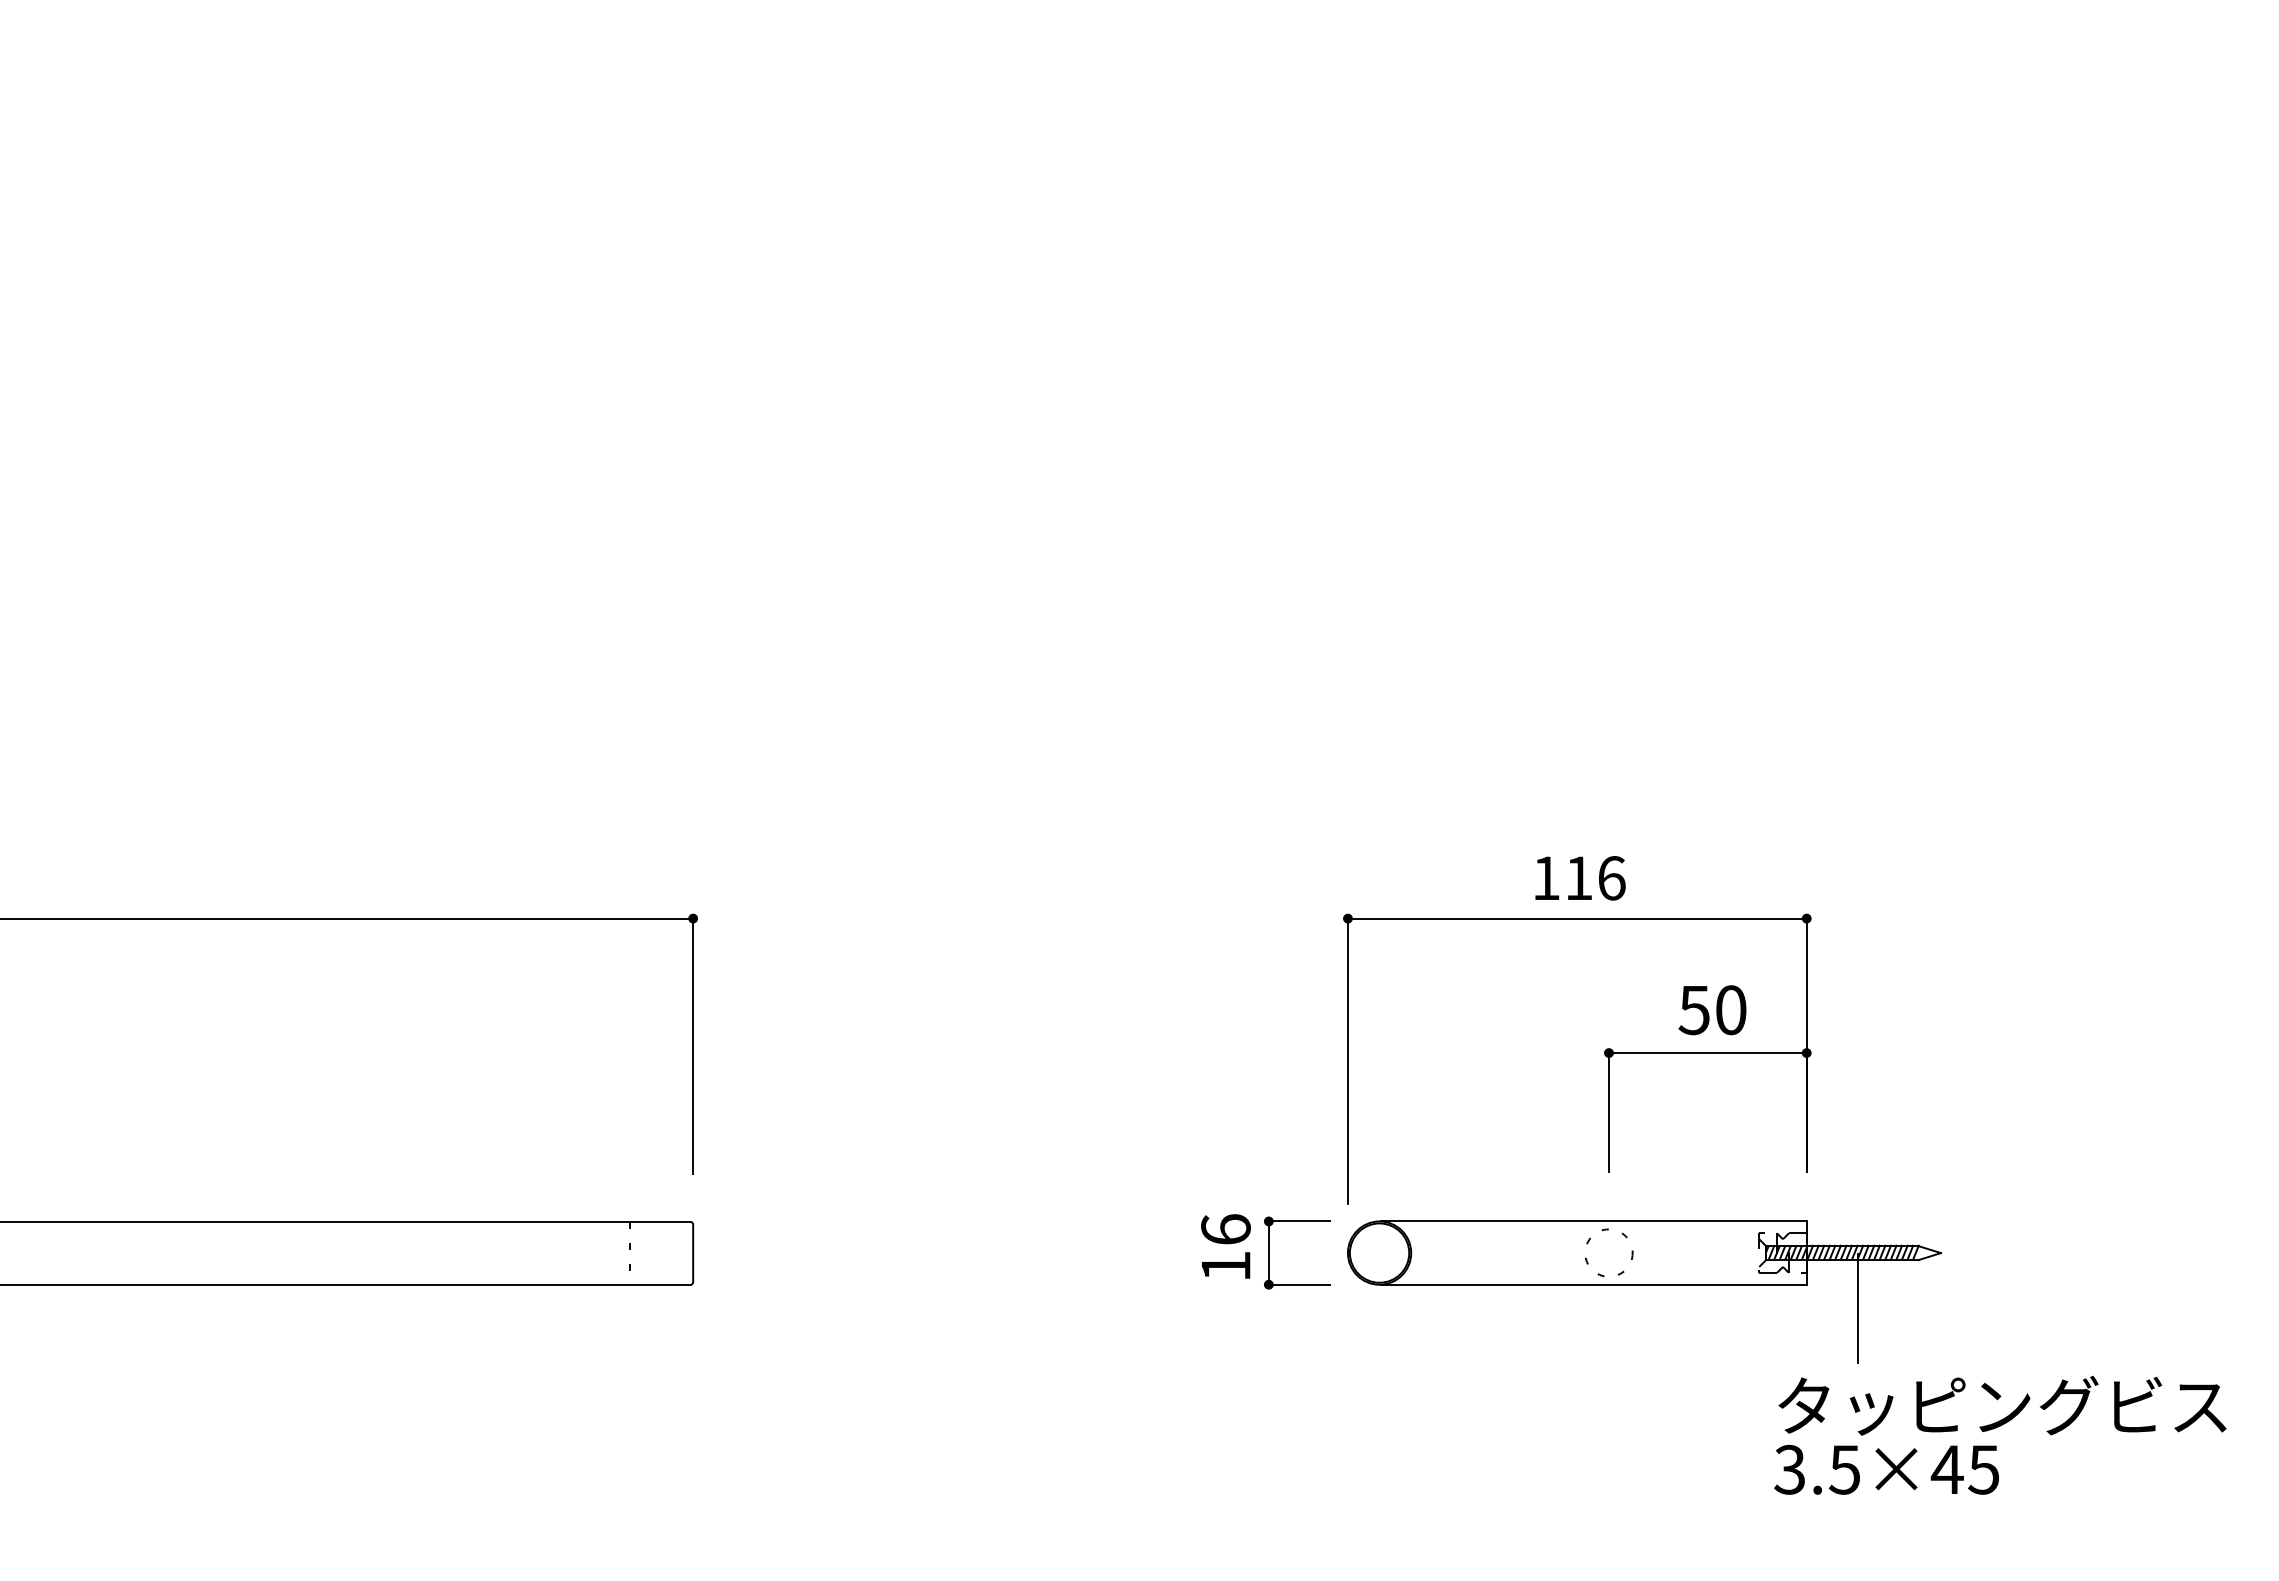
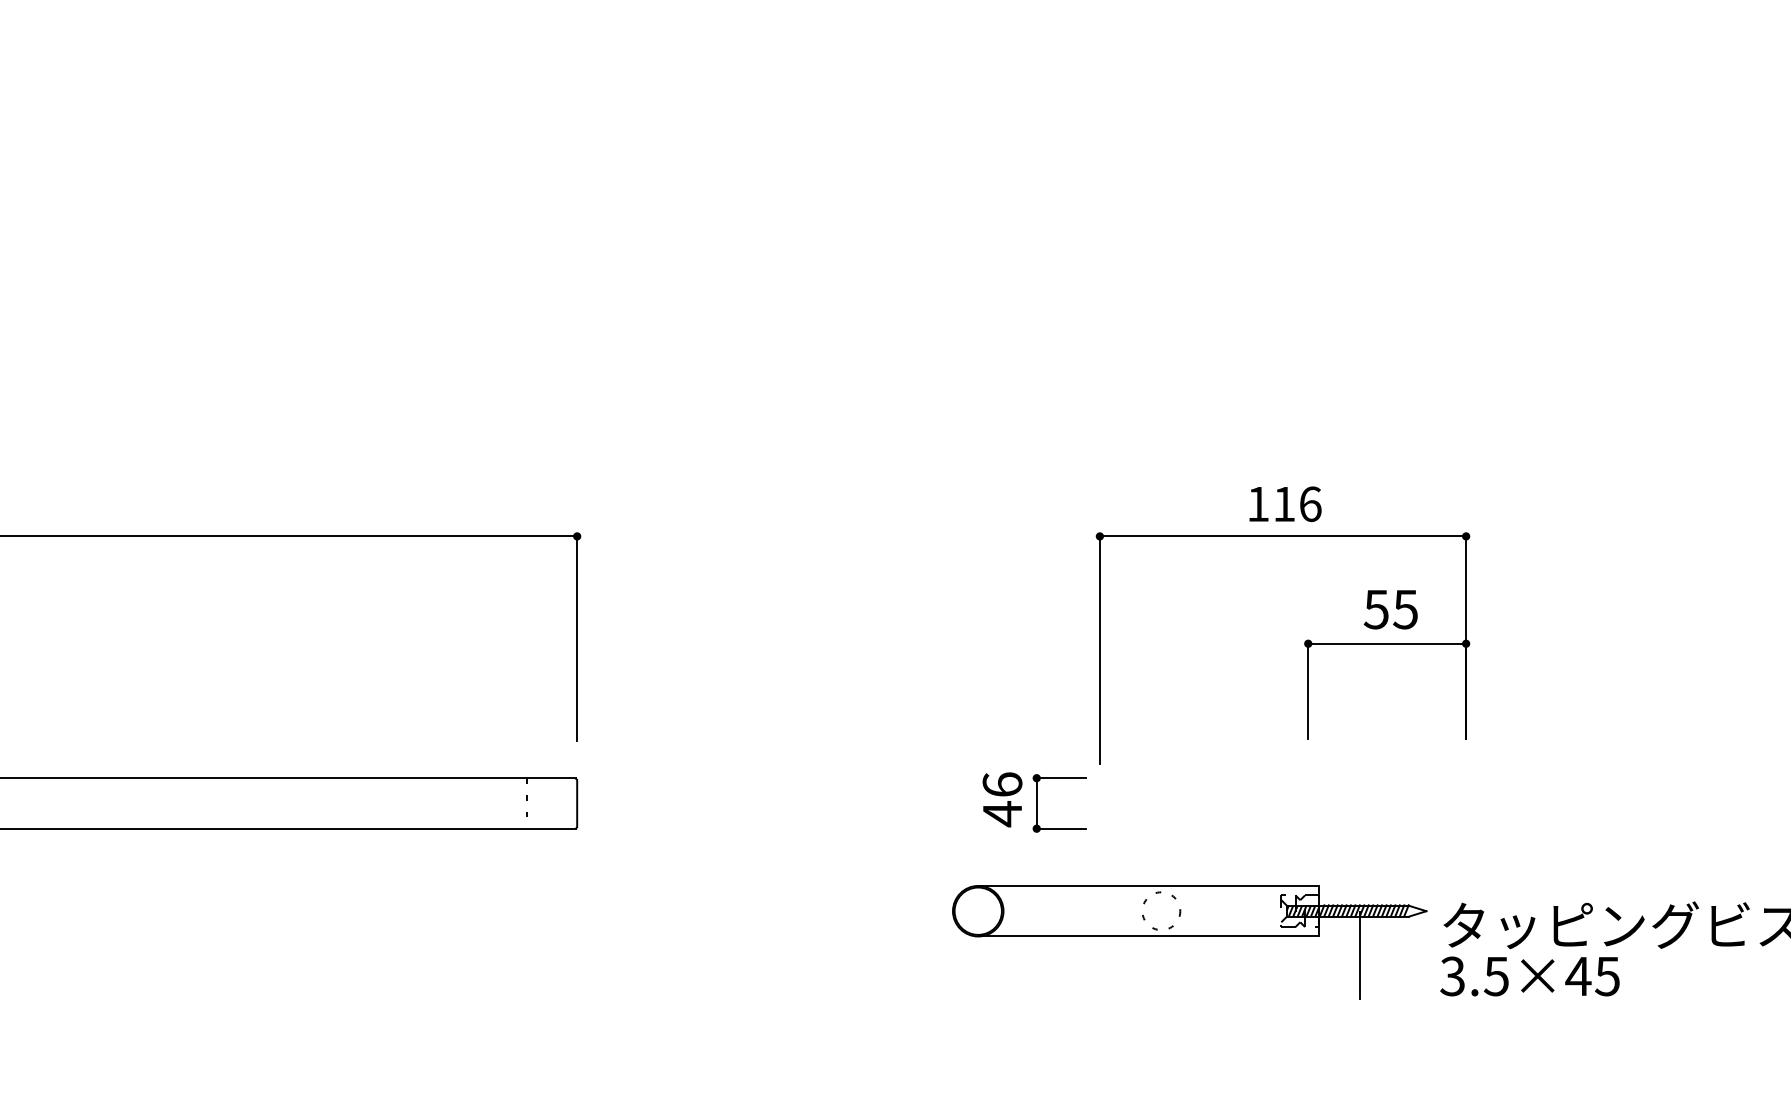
text: (1730, 1010) -> (1405, 609), 50 -> 55
text: (1225, 1266) -> (1002, 814), 16 -> 46
part: (1644, 1291) -> (1189, 941), moved

